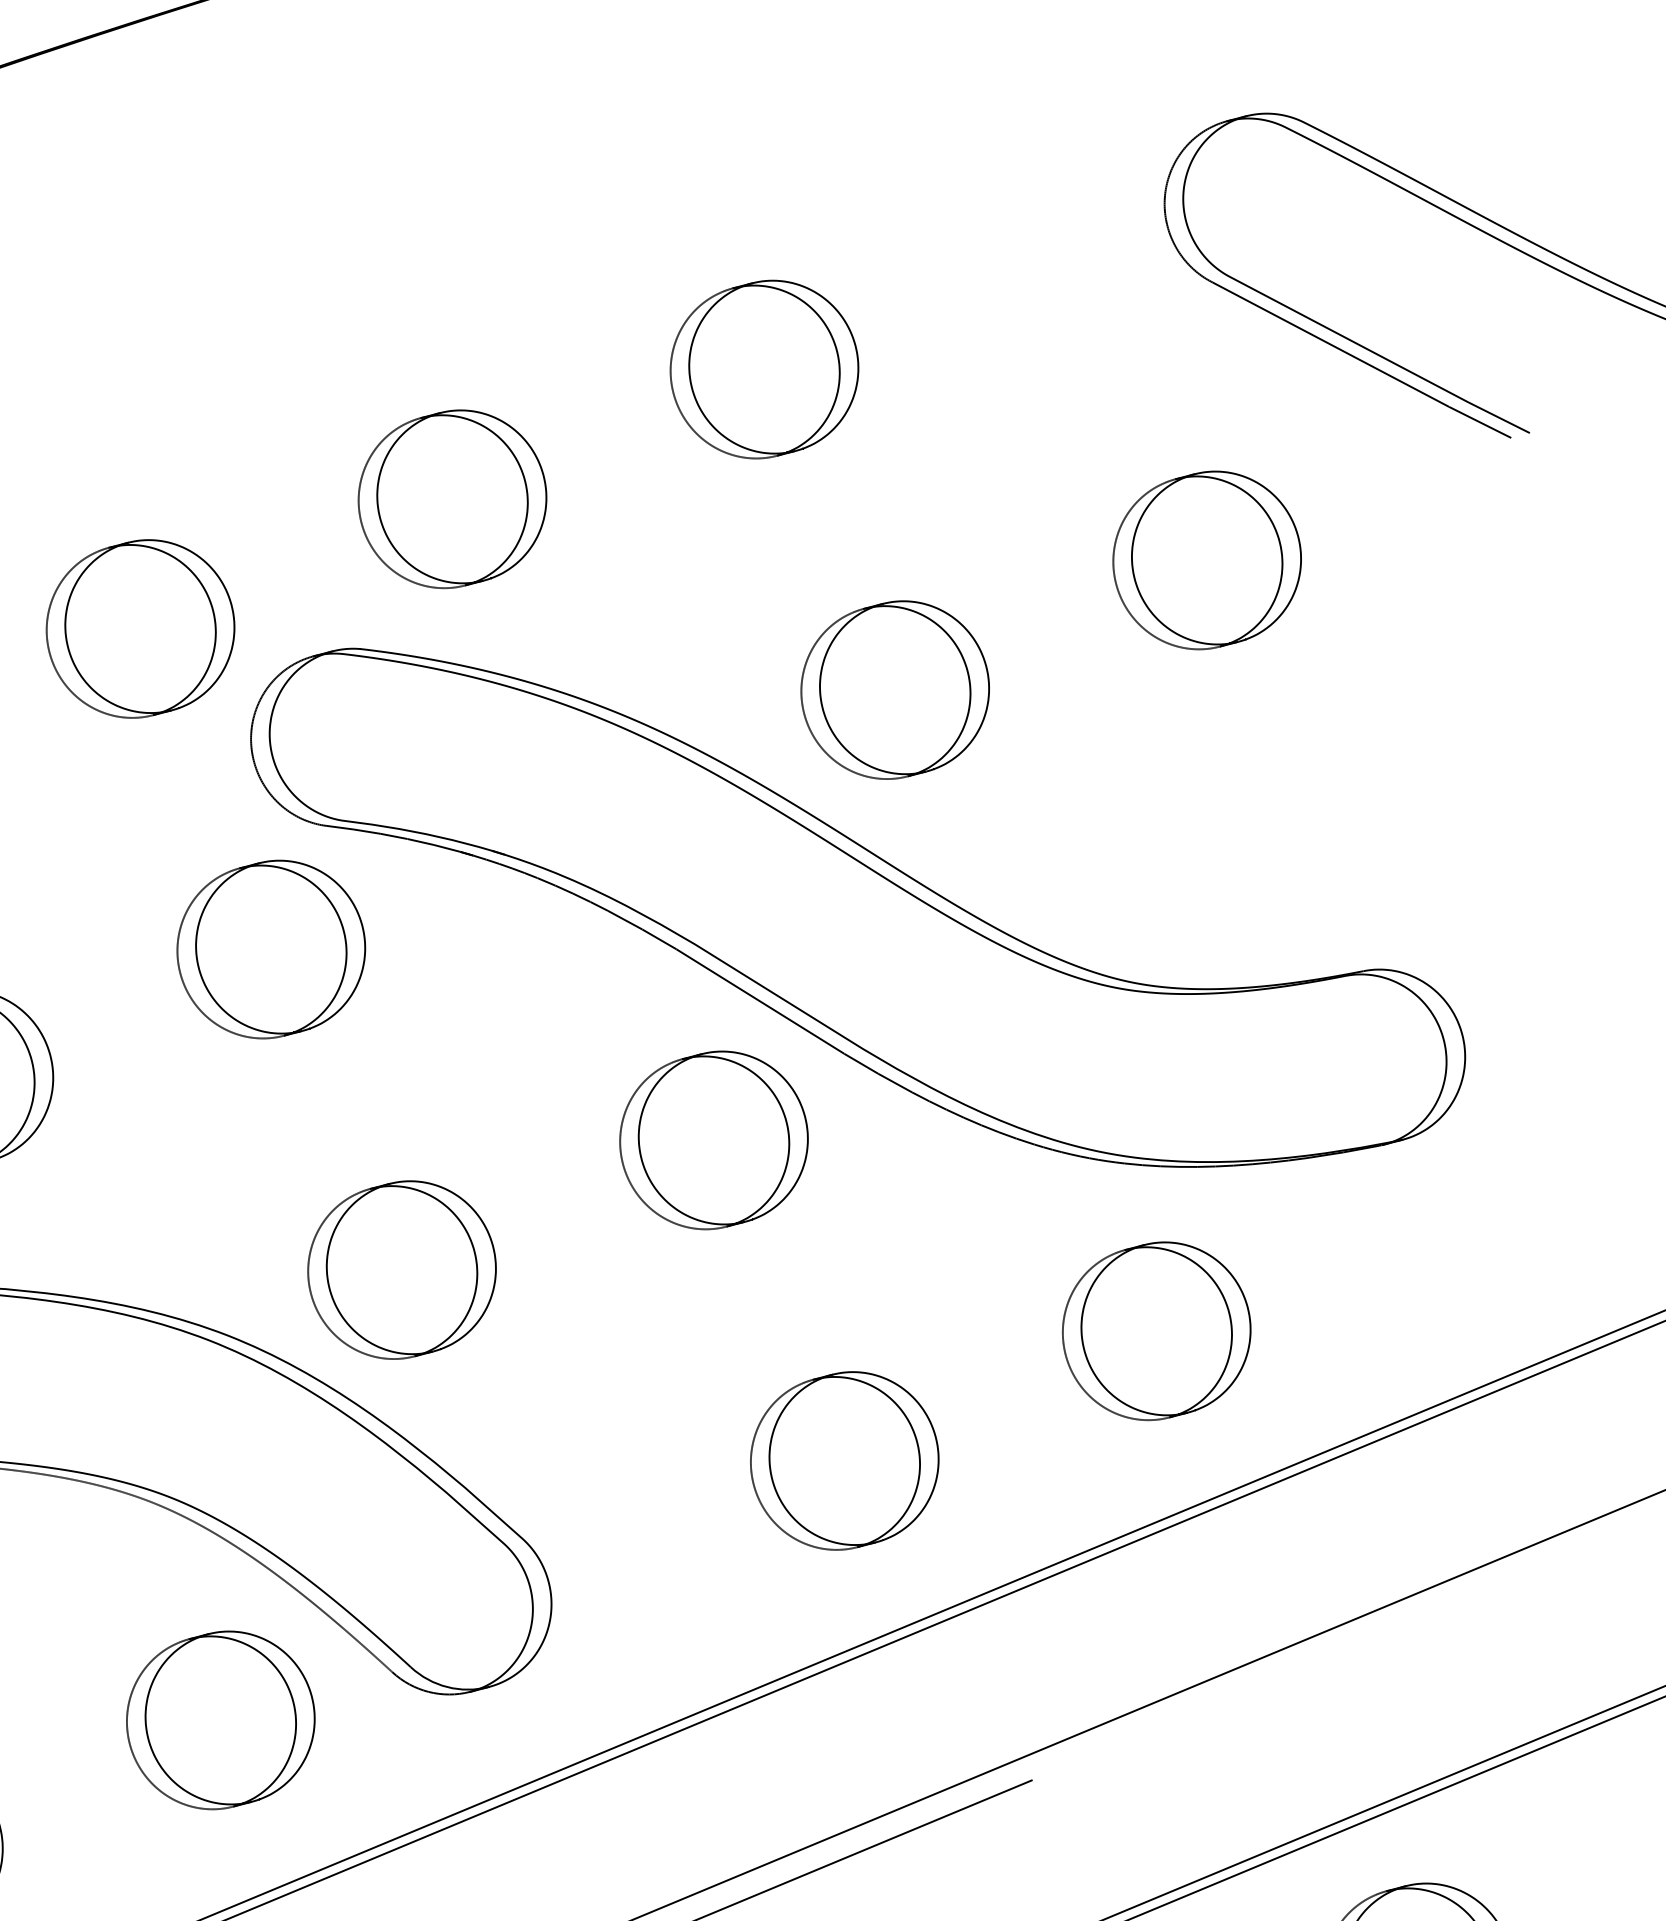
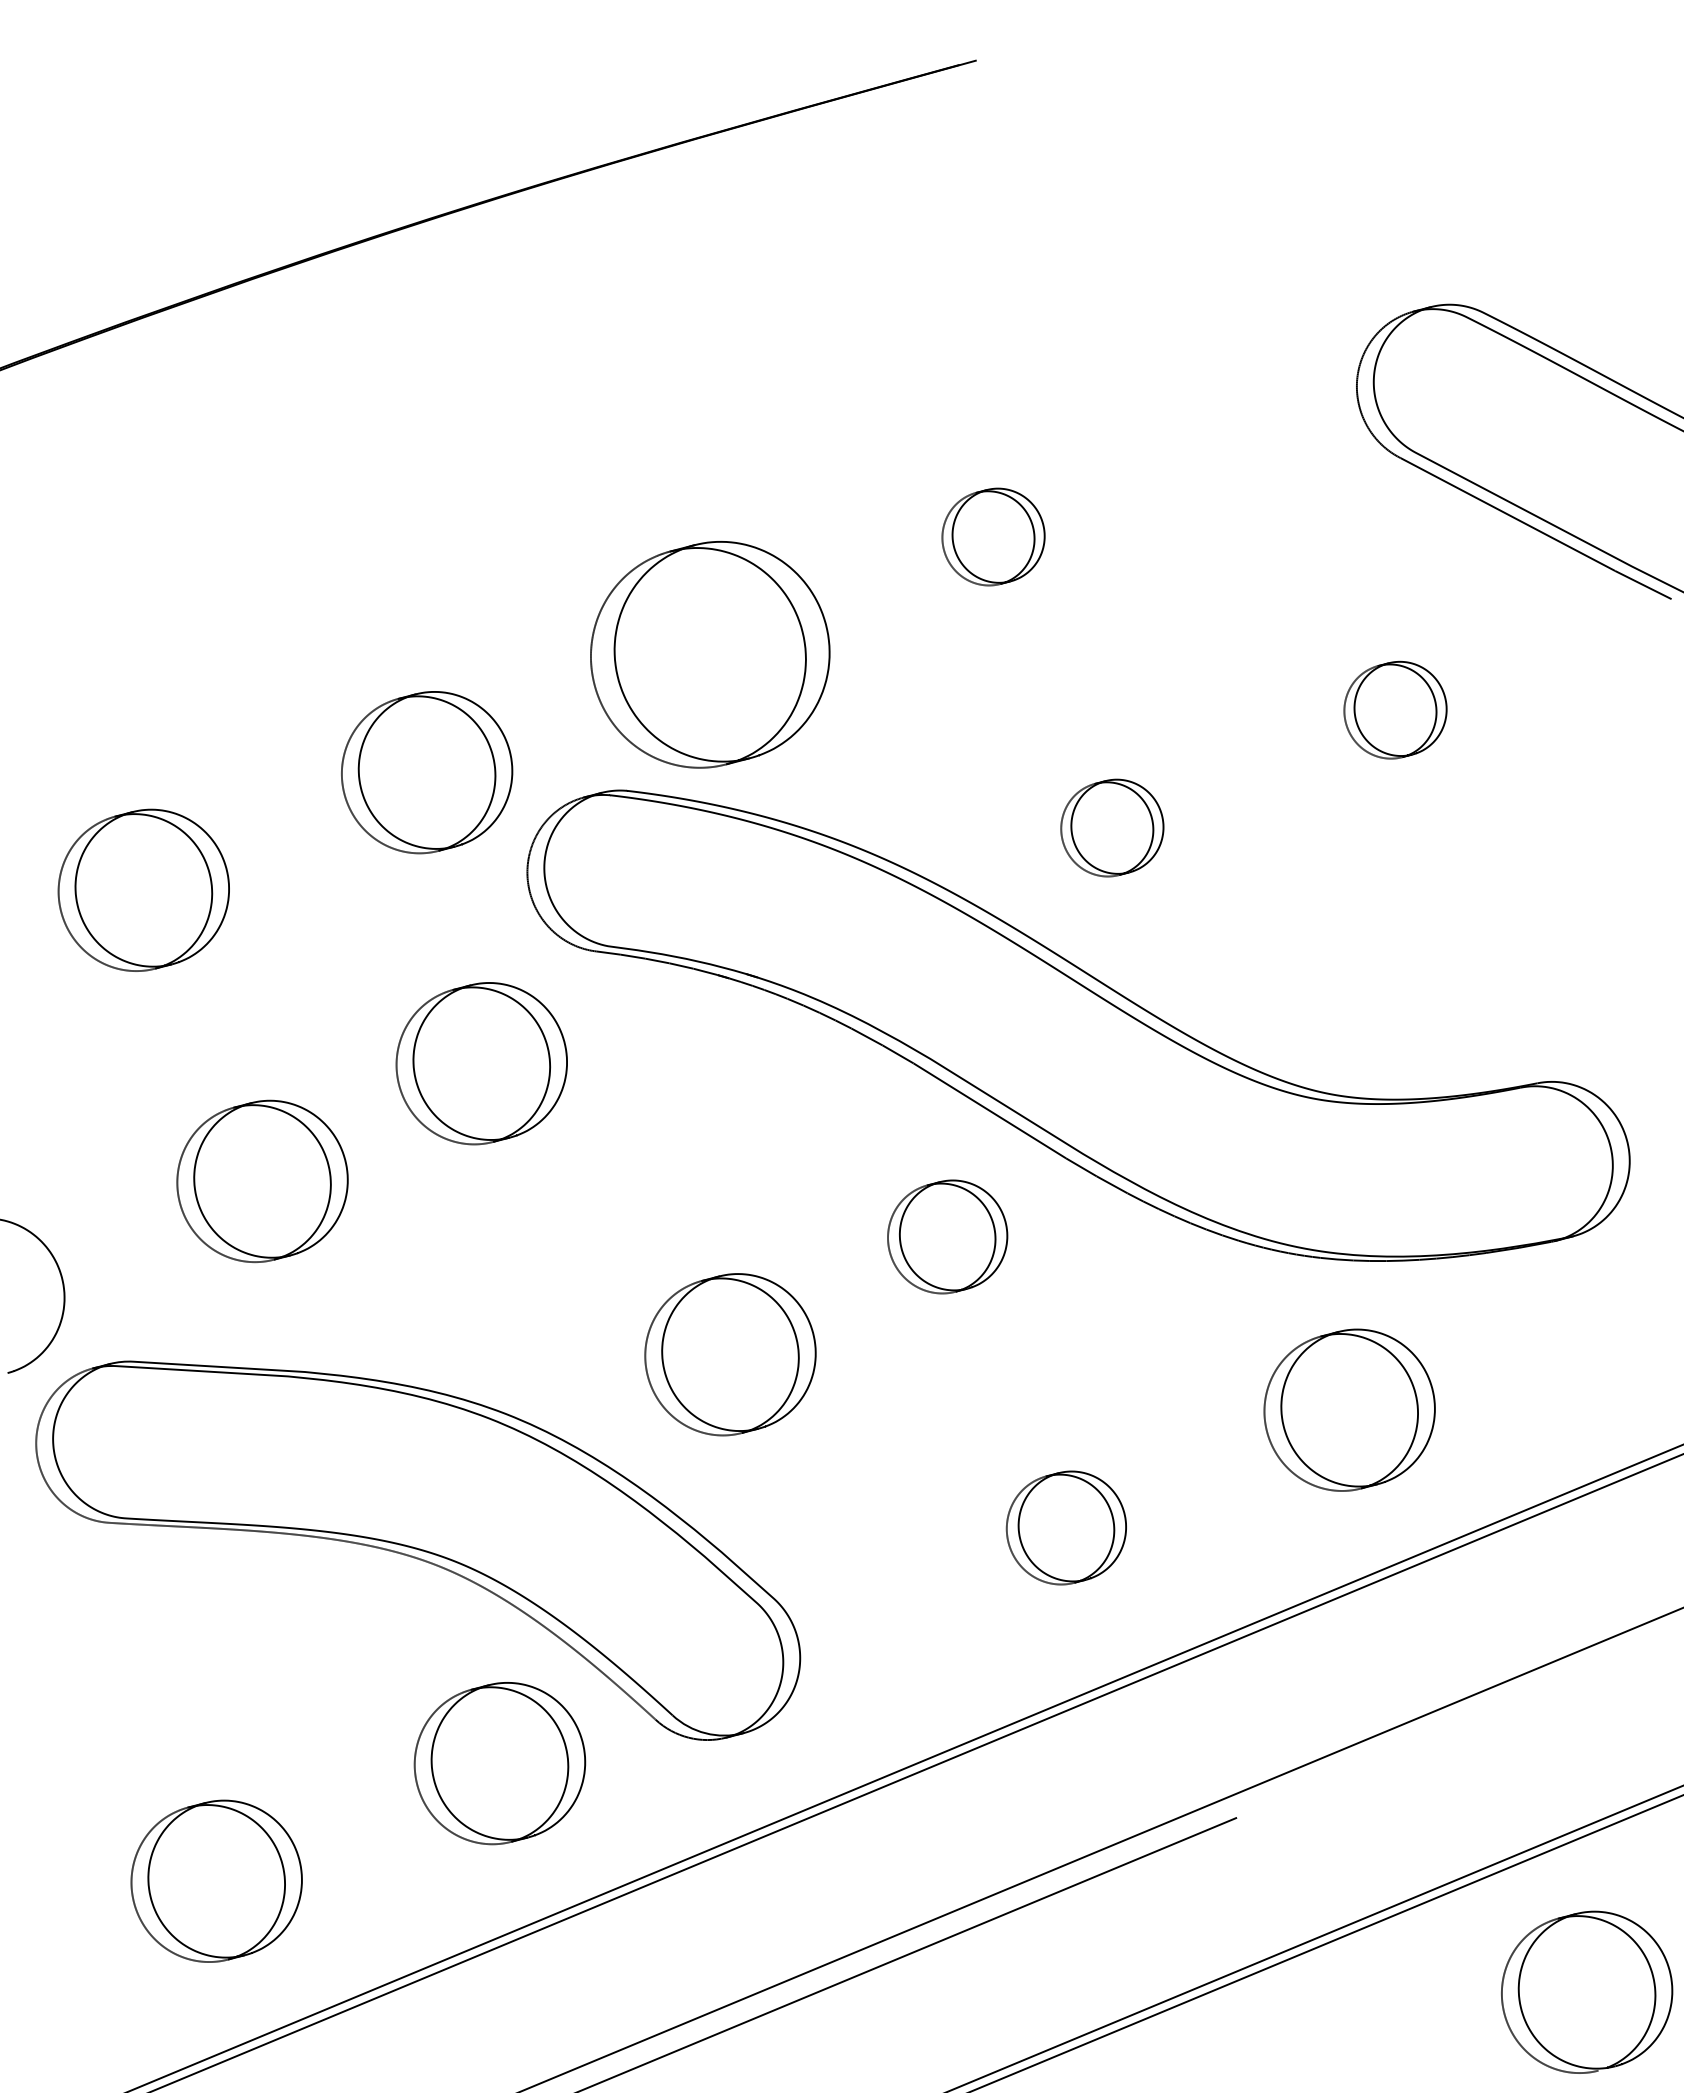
part: (764, 368) -> (993, 536), size x0.6
part: (452, 498) -> (710, 654), size x1.4
part: (1207, 559) -> (1395, 709), size x0.6
part: (895, 689) -> (1112, 827), size x0.6
part: (270, 949) -> (481, 1063), moved
part: (713, 1139) -> (947, 1236), size x0.7
part: (402, 1269) -> (730, 1354), moved
part: (844, 1460) -> (1066, 1527), size x0.7

